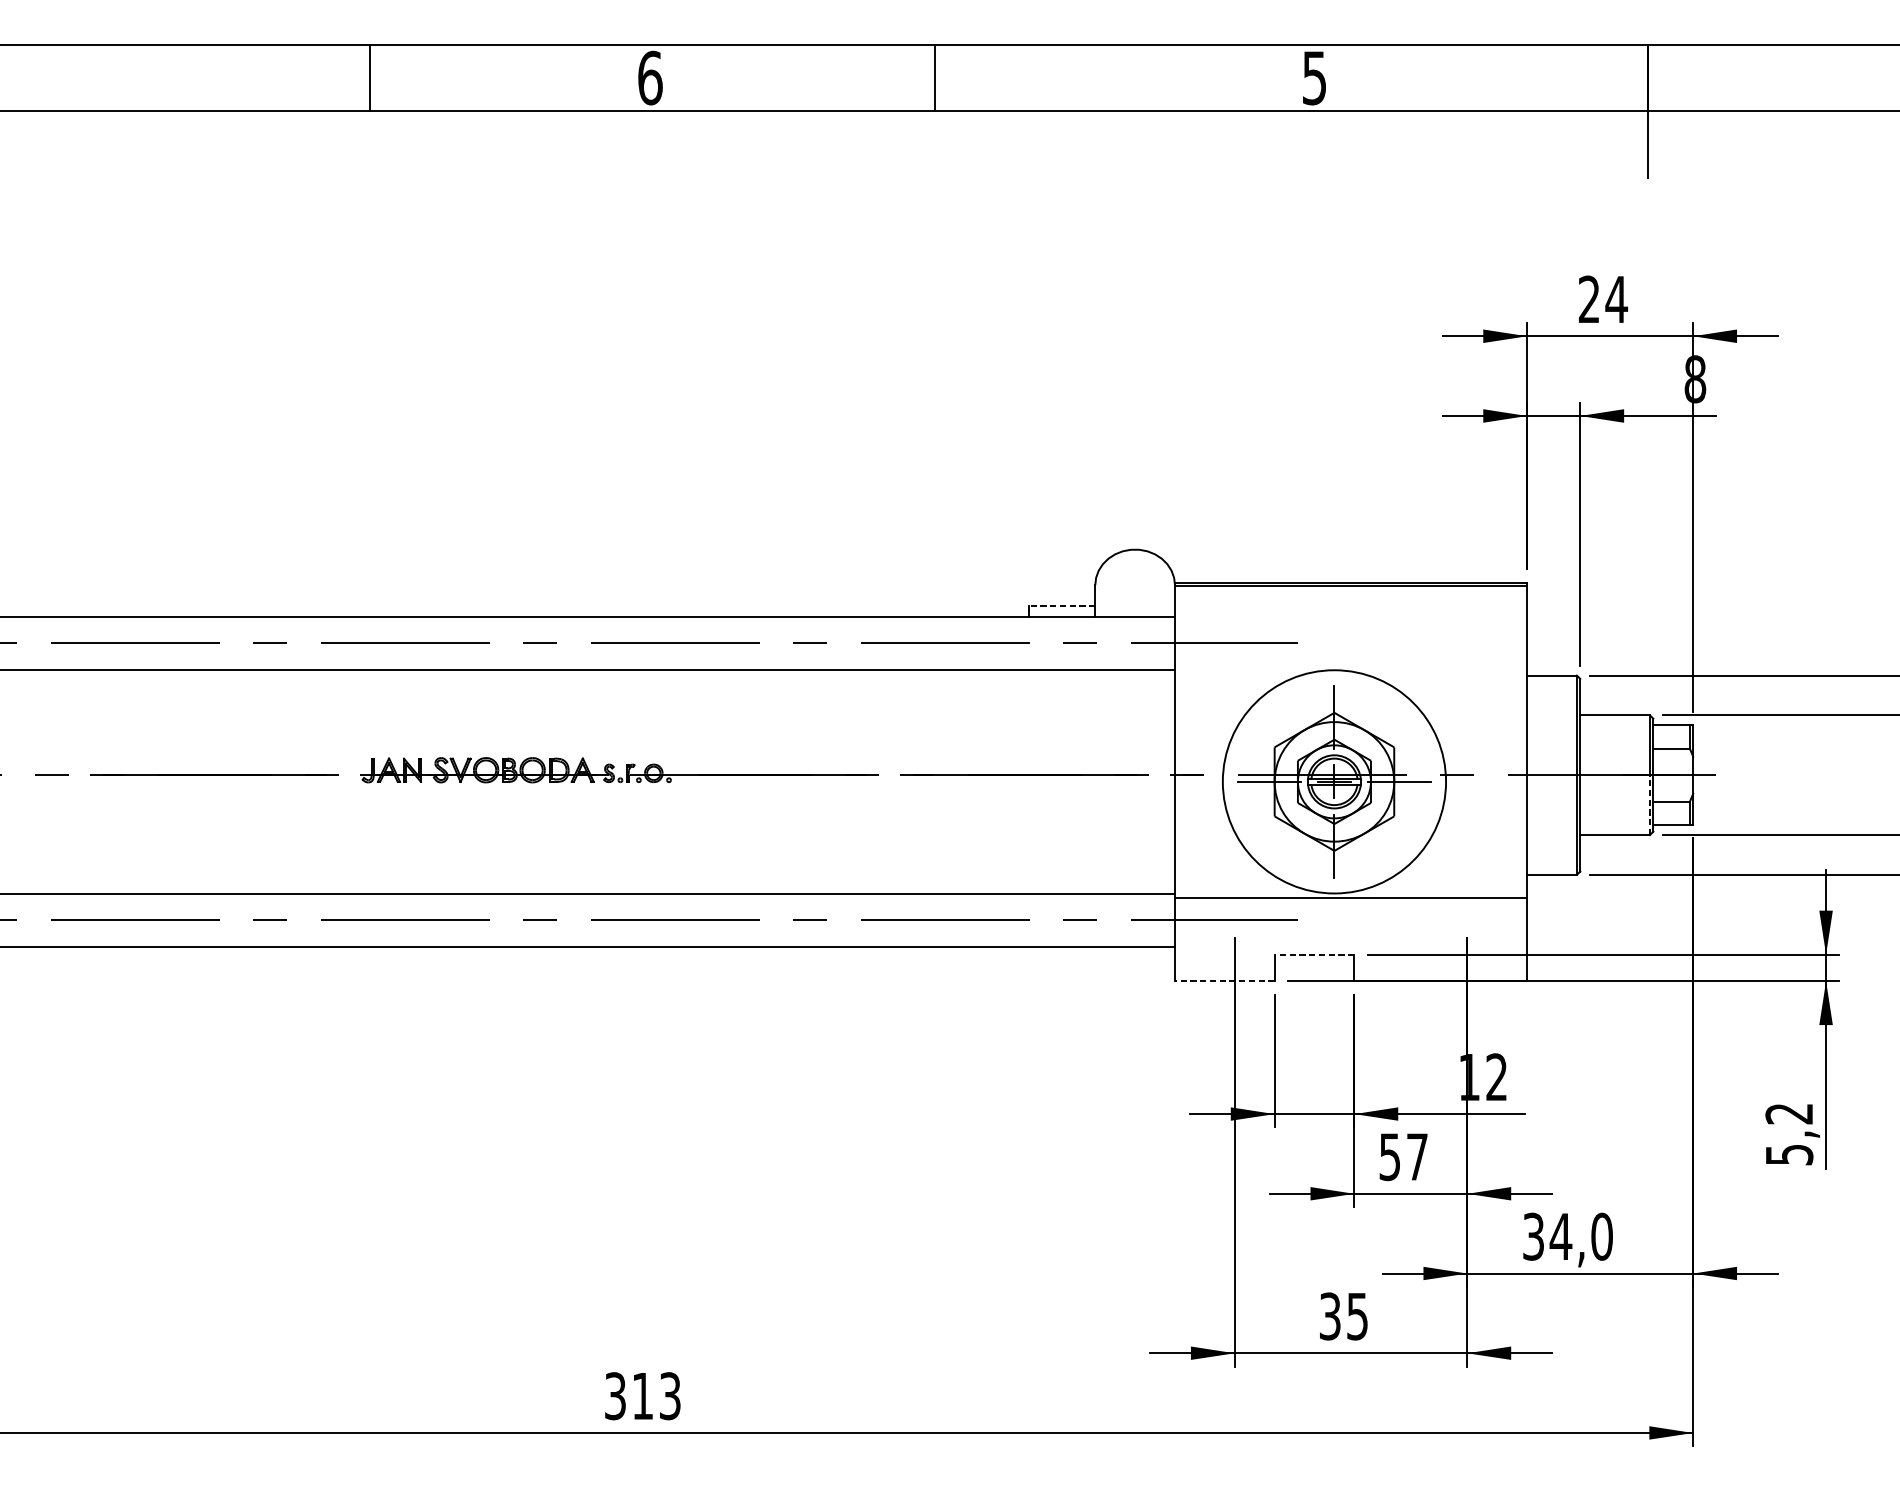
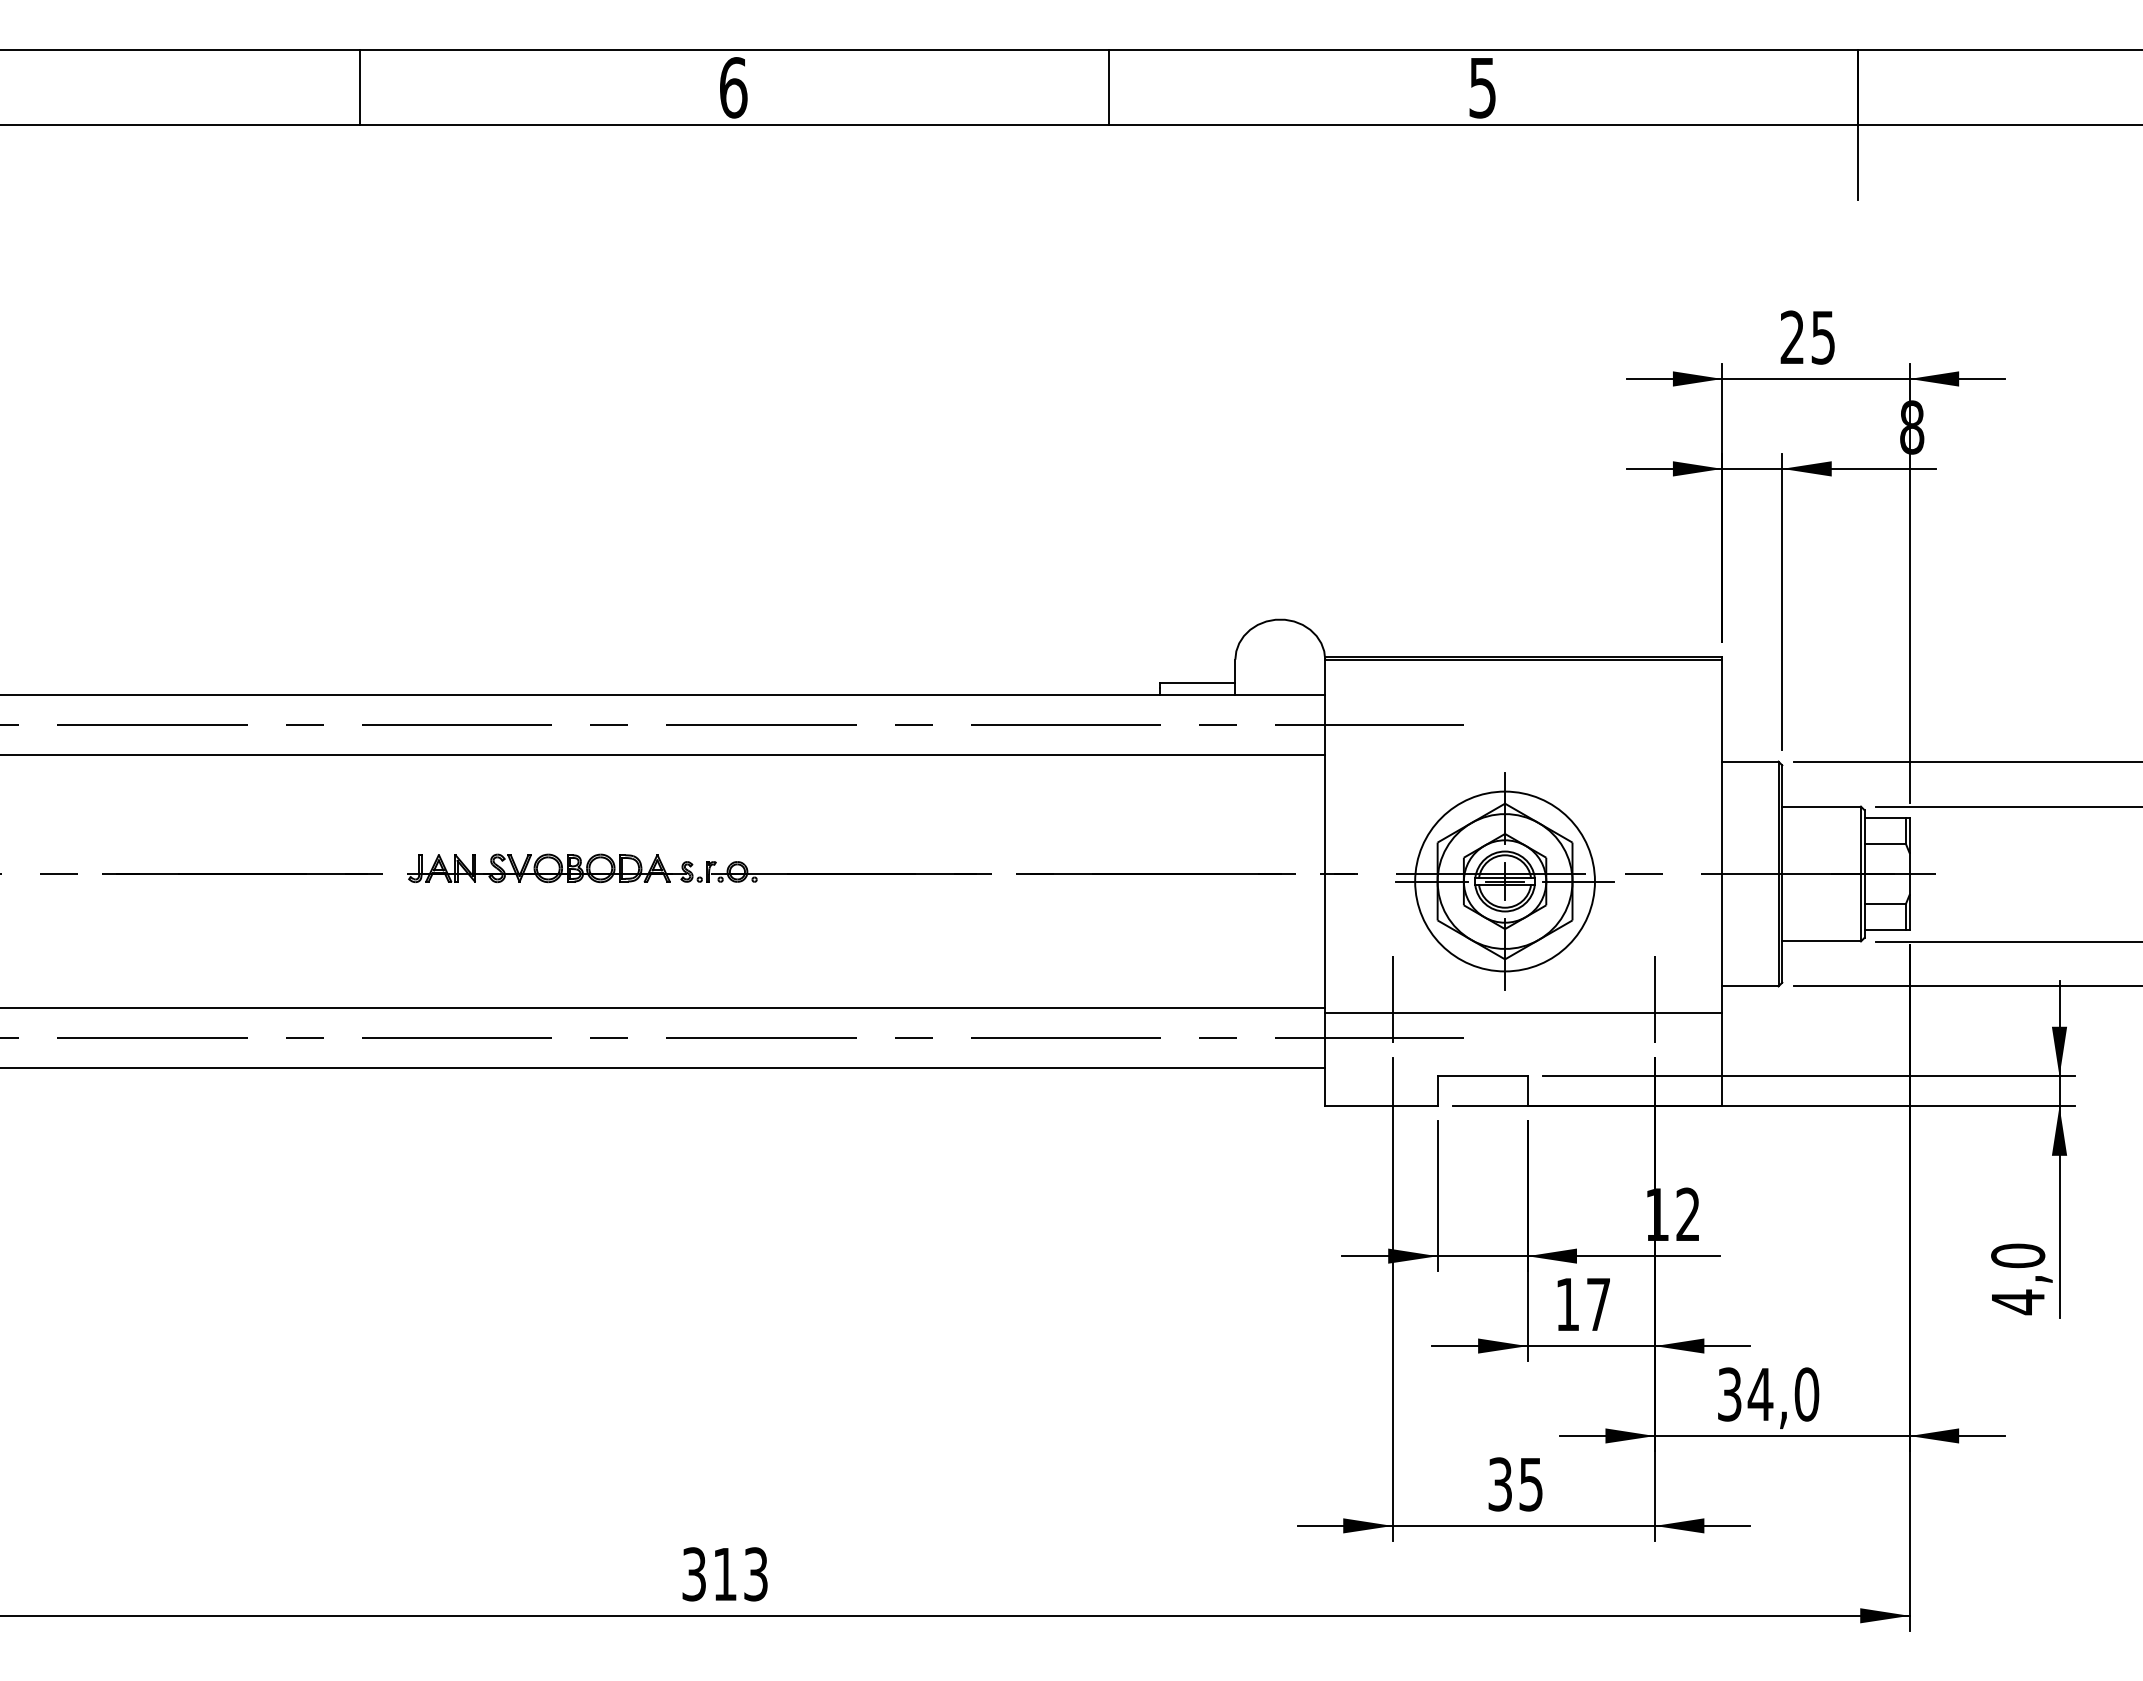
line: (370, 77) -> (359, 87), moved
line: (934, 77) -> (1108, 87), moved
text: (1616, 299) -> (1823, 337), 24 -> 25
line: (1061, 605) -> (1197, 682), dashed -> solid
circle: (1333, 781) -> (1504, 881), size x0.71
line: (1649, 804) -> (1860, 907), dashed -> solid
line: (1234, 886) -> (1392, 999), added
line: (1466, 886) -> (1654, 999), added
line: (1314, 954) -> (1482, 1076), dashed -> solid
line: (1223, 981) -> (1380, 1106), dashed -> solid
text: (1789, 1134) -> (2018, 1279), 5,2 -> 4,0
text: (1389, 1156) -> (1567, 1304), 57 -> 17

